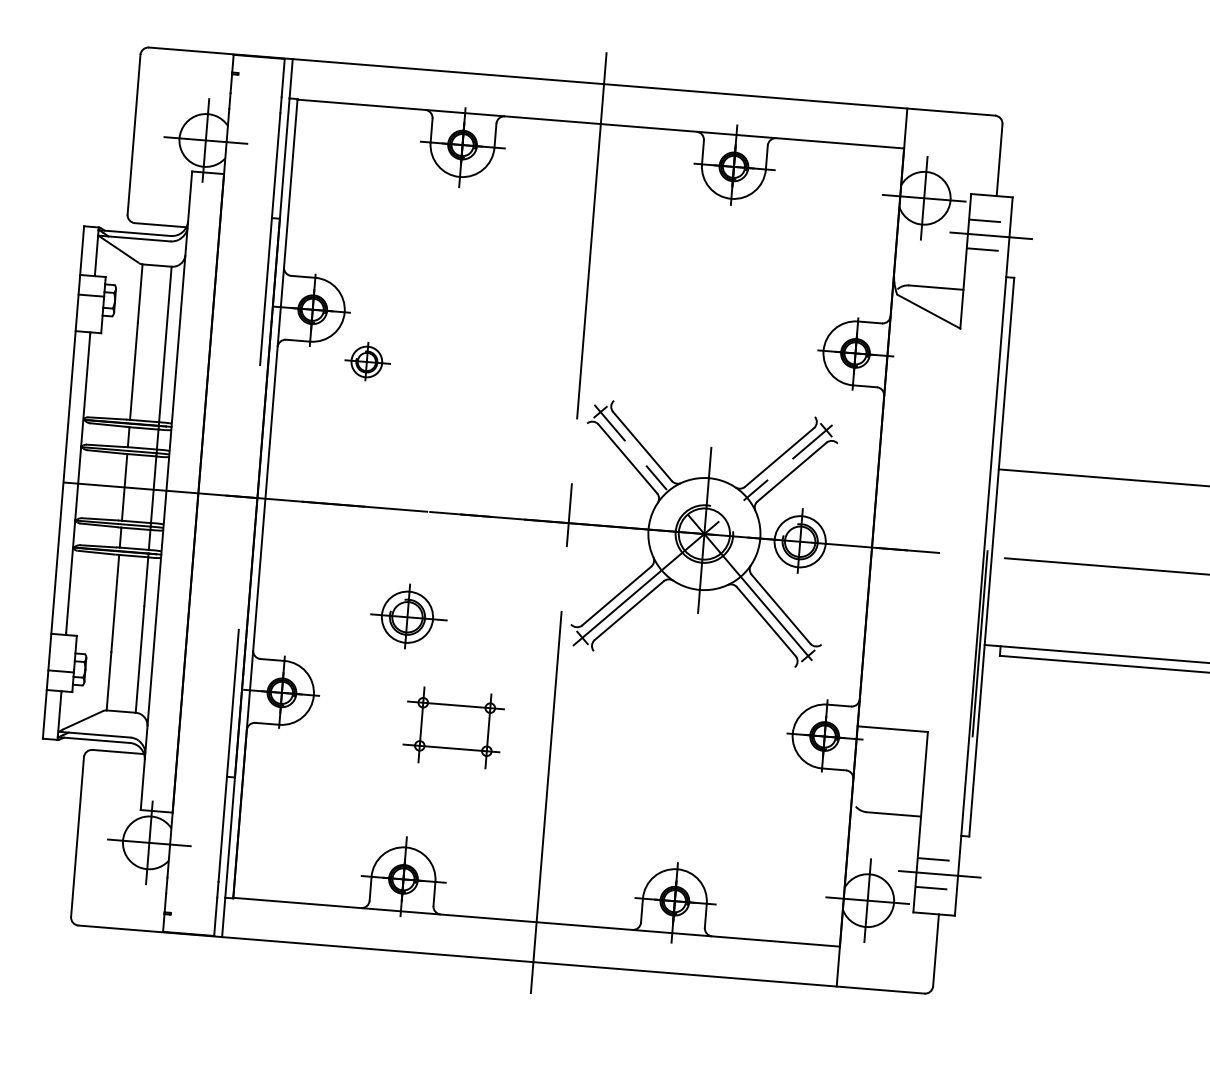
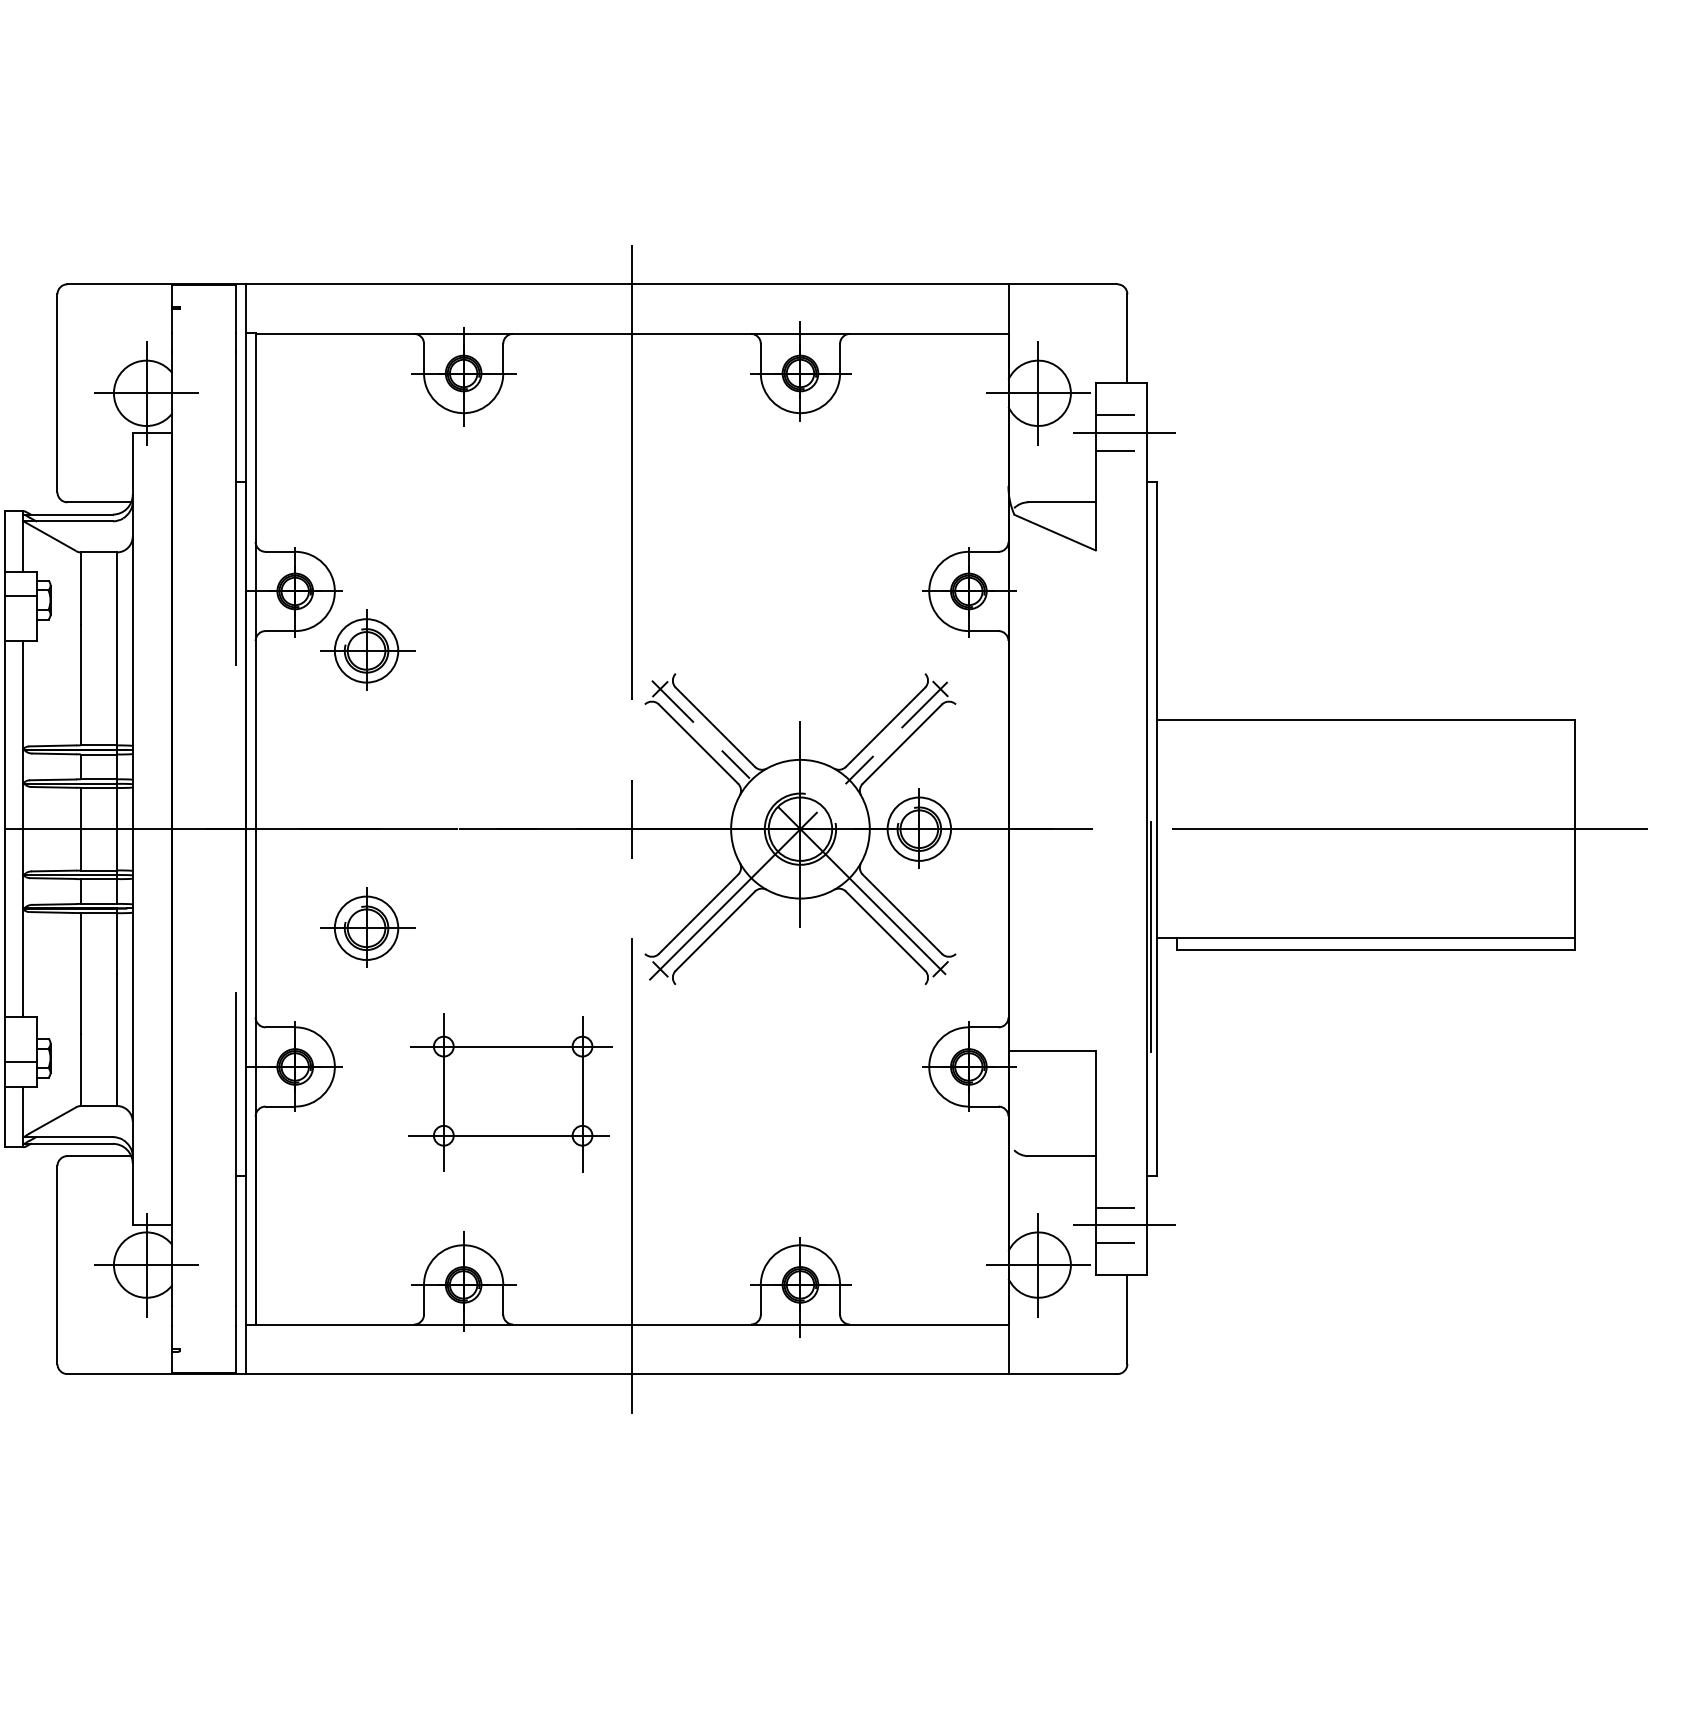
part: (367, 361) -> (367, 649), size x1.67
part: (408, 616) -> (367, 927), moved
part: (453, 727) -> (510, 1092), size x1.67

